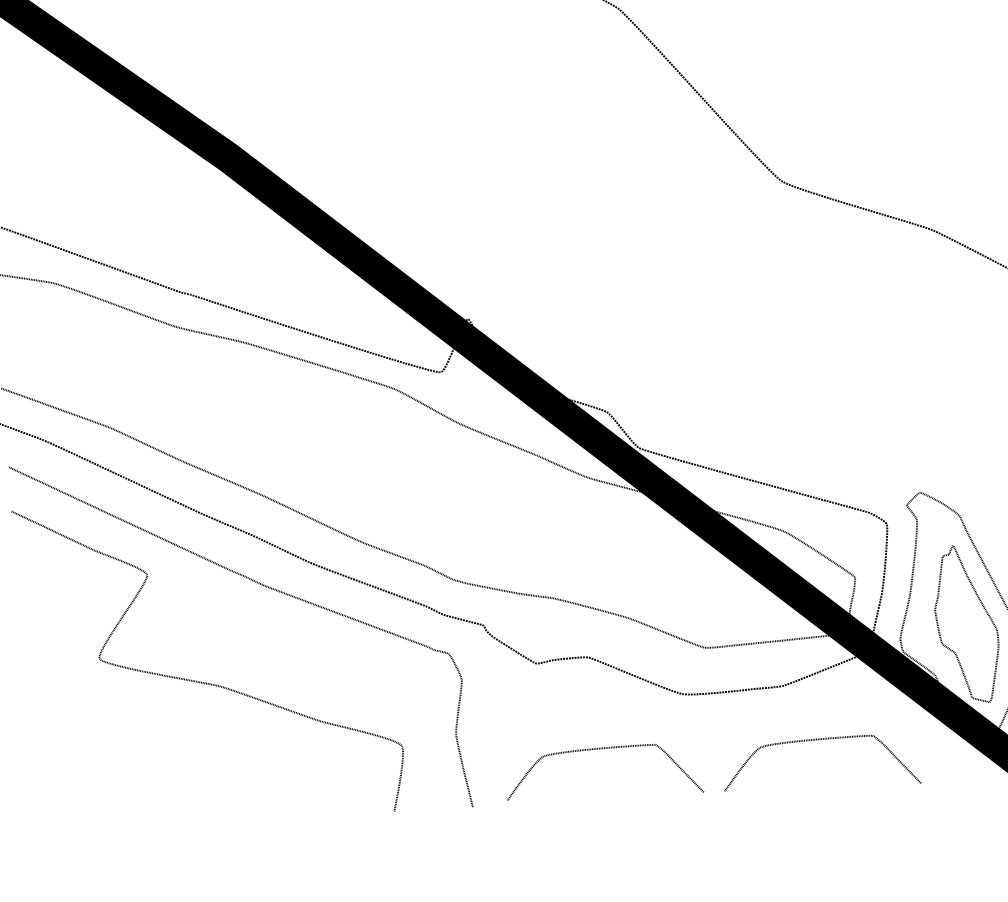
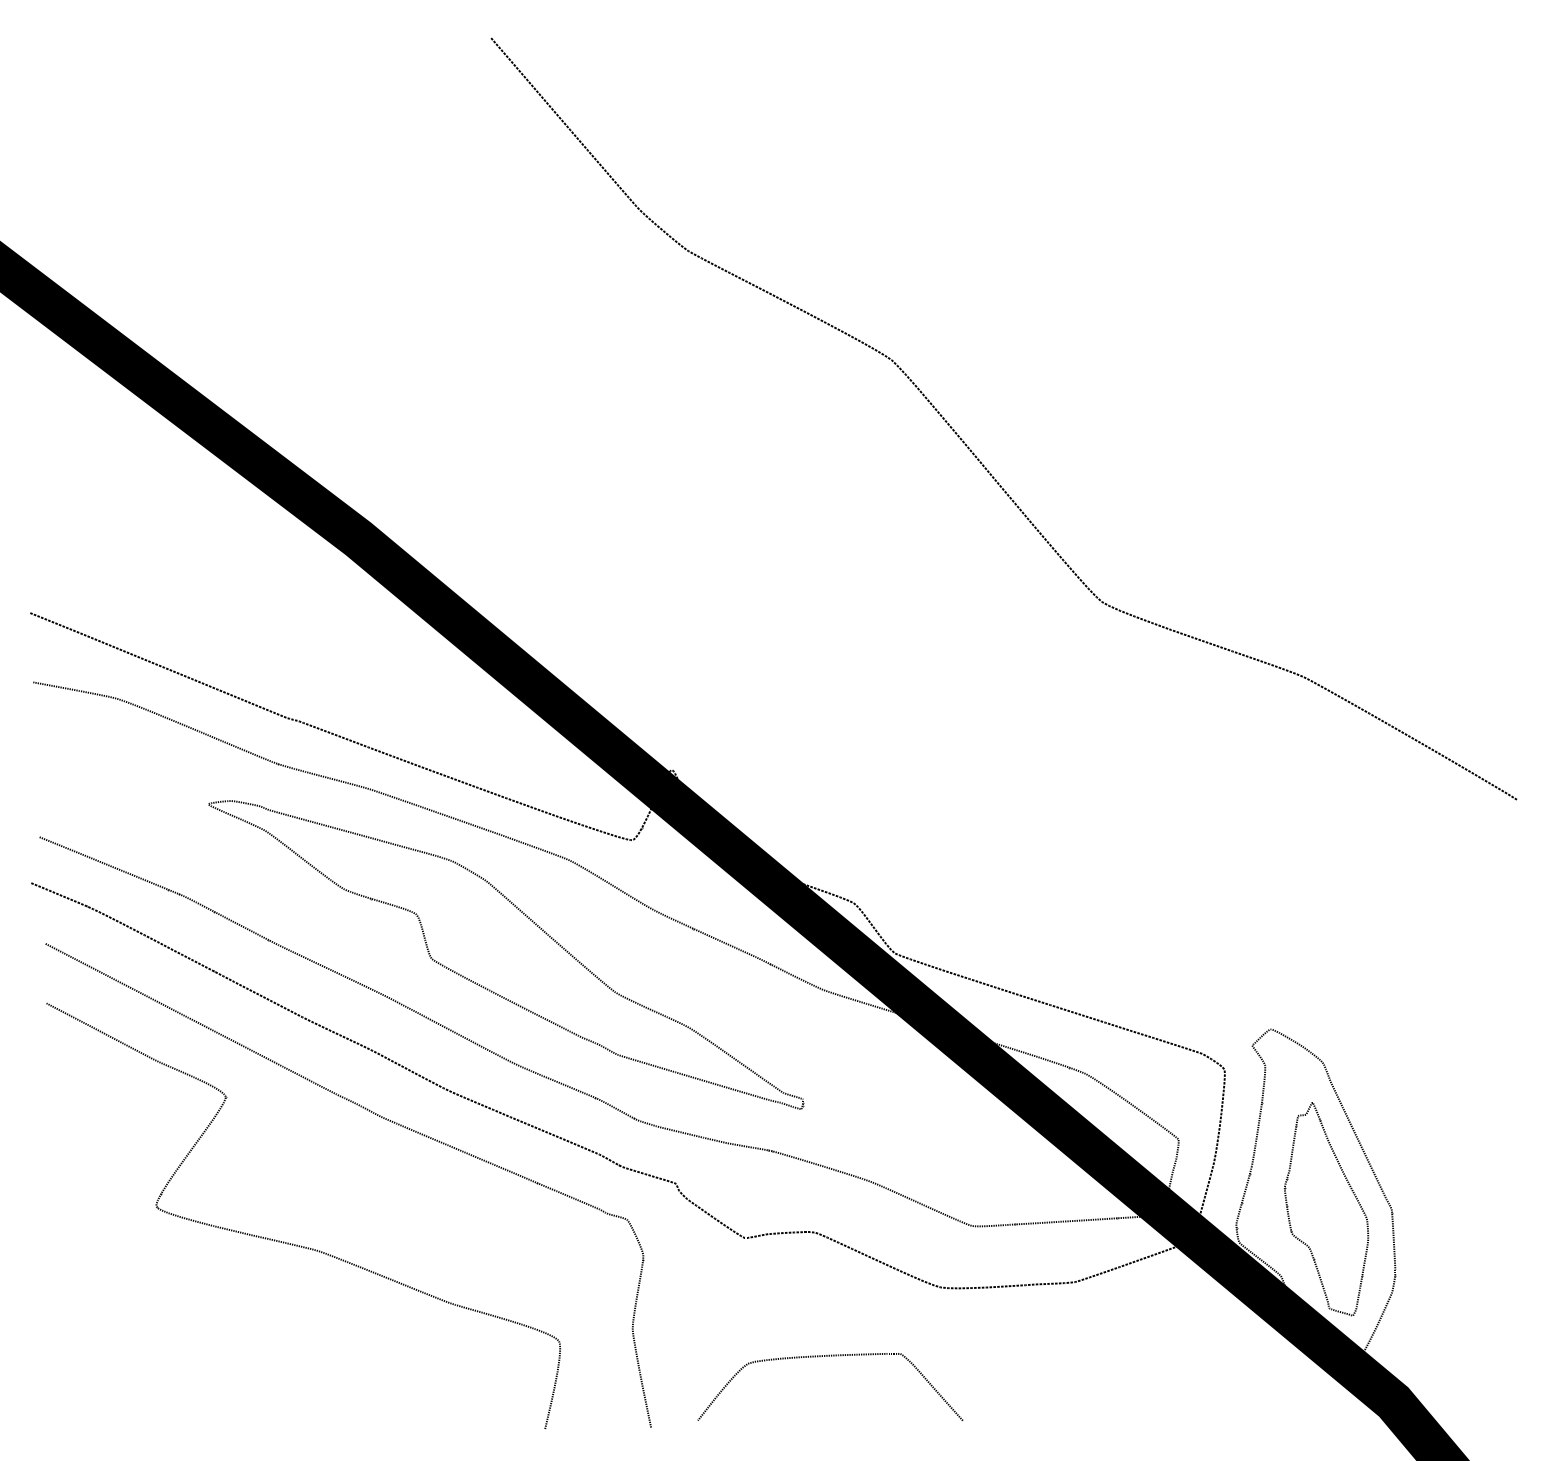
part: (338, 486) -> (488, 988), added
curve: (820, 739) -> (1122, 1356), removed

